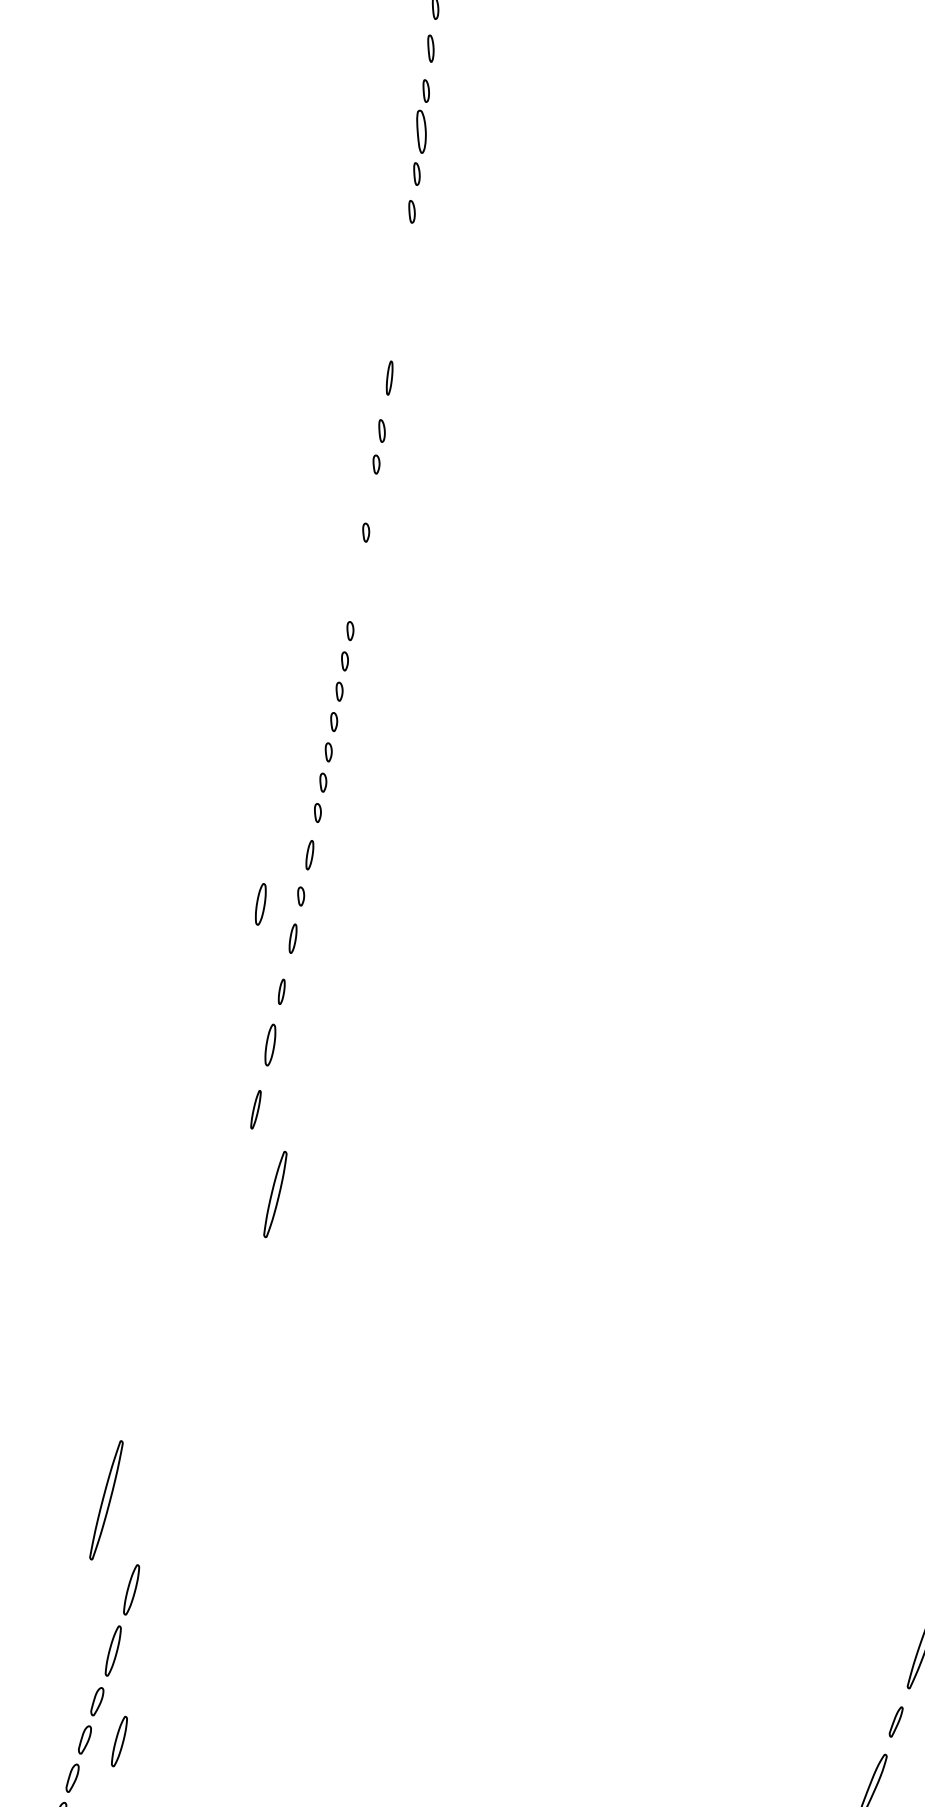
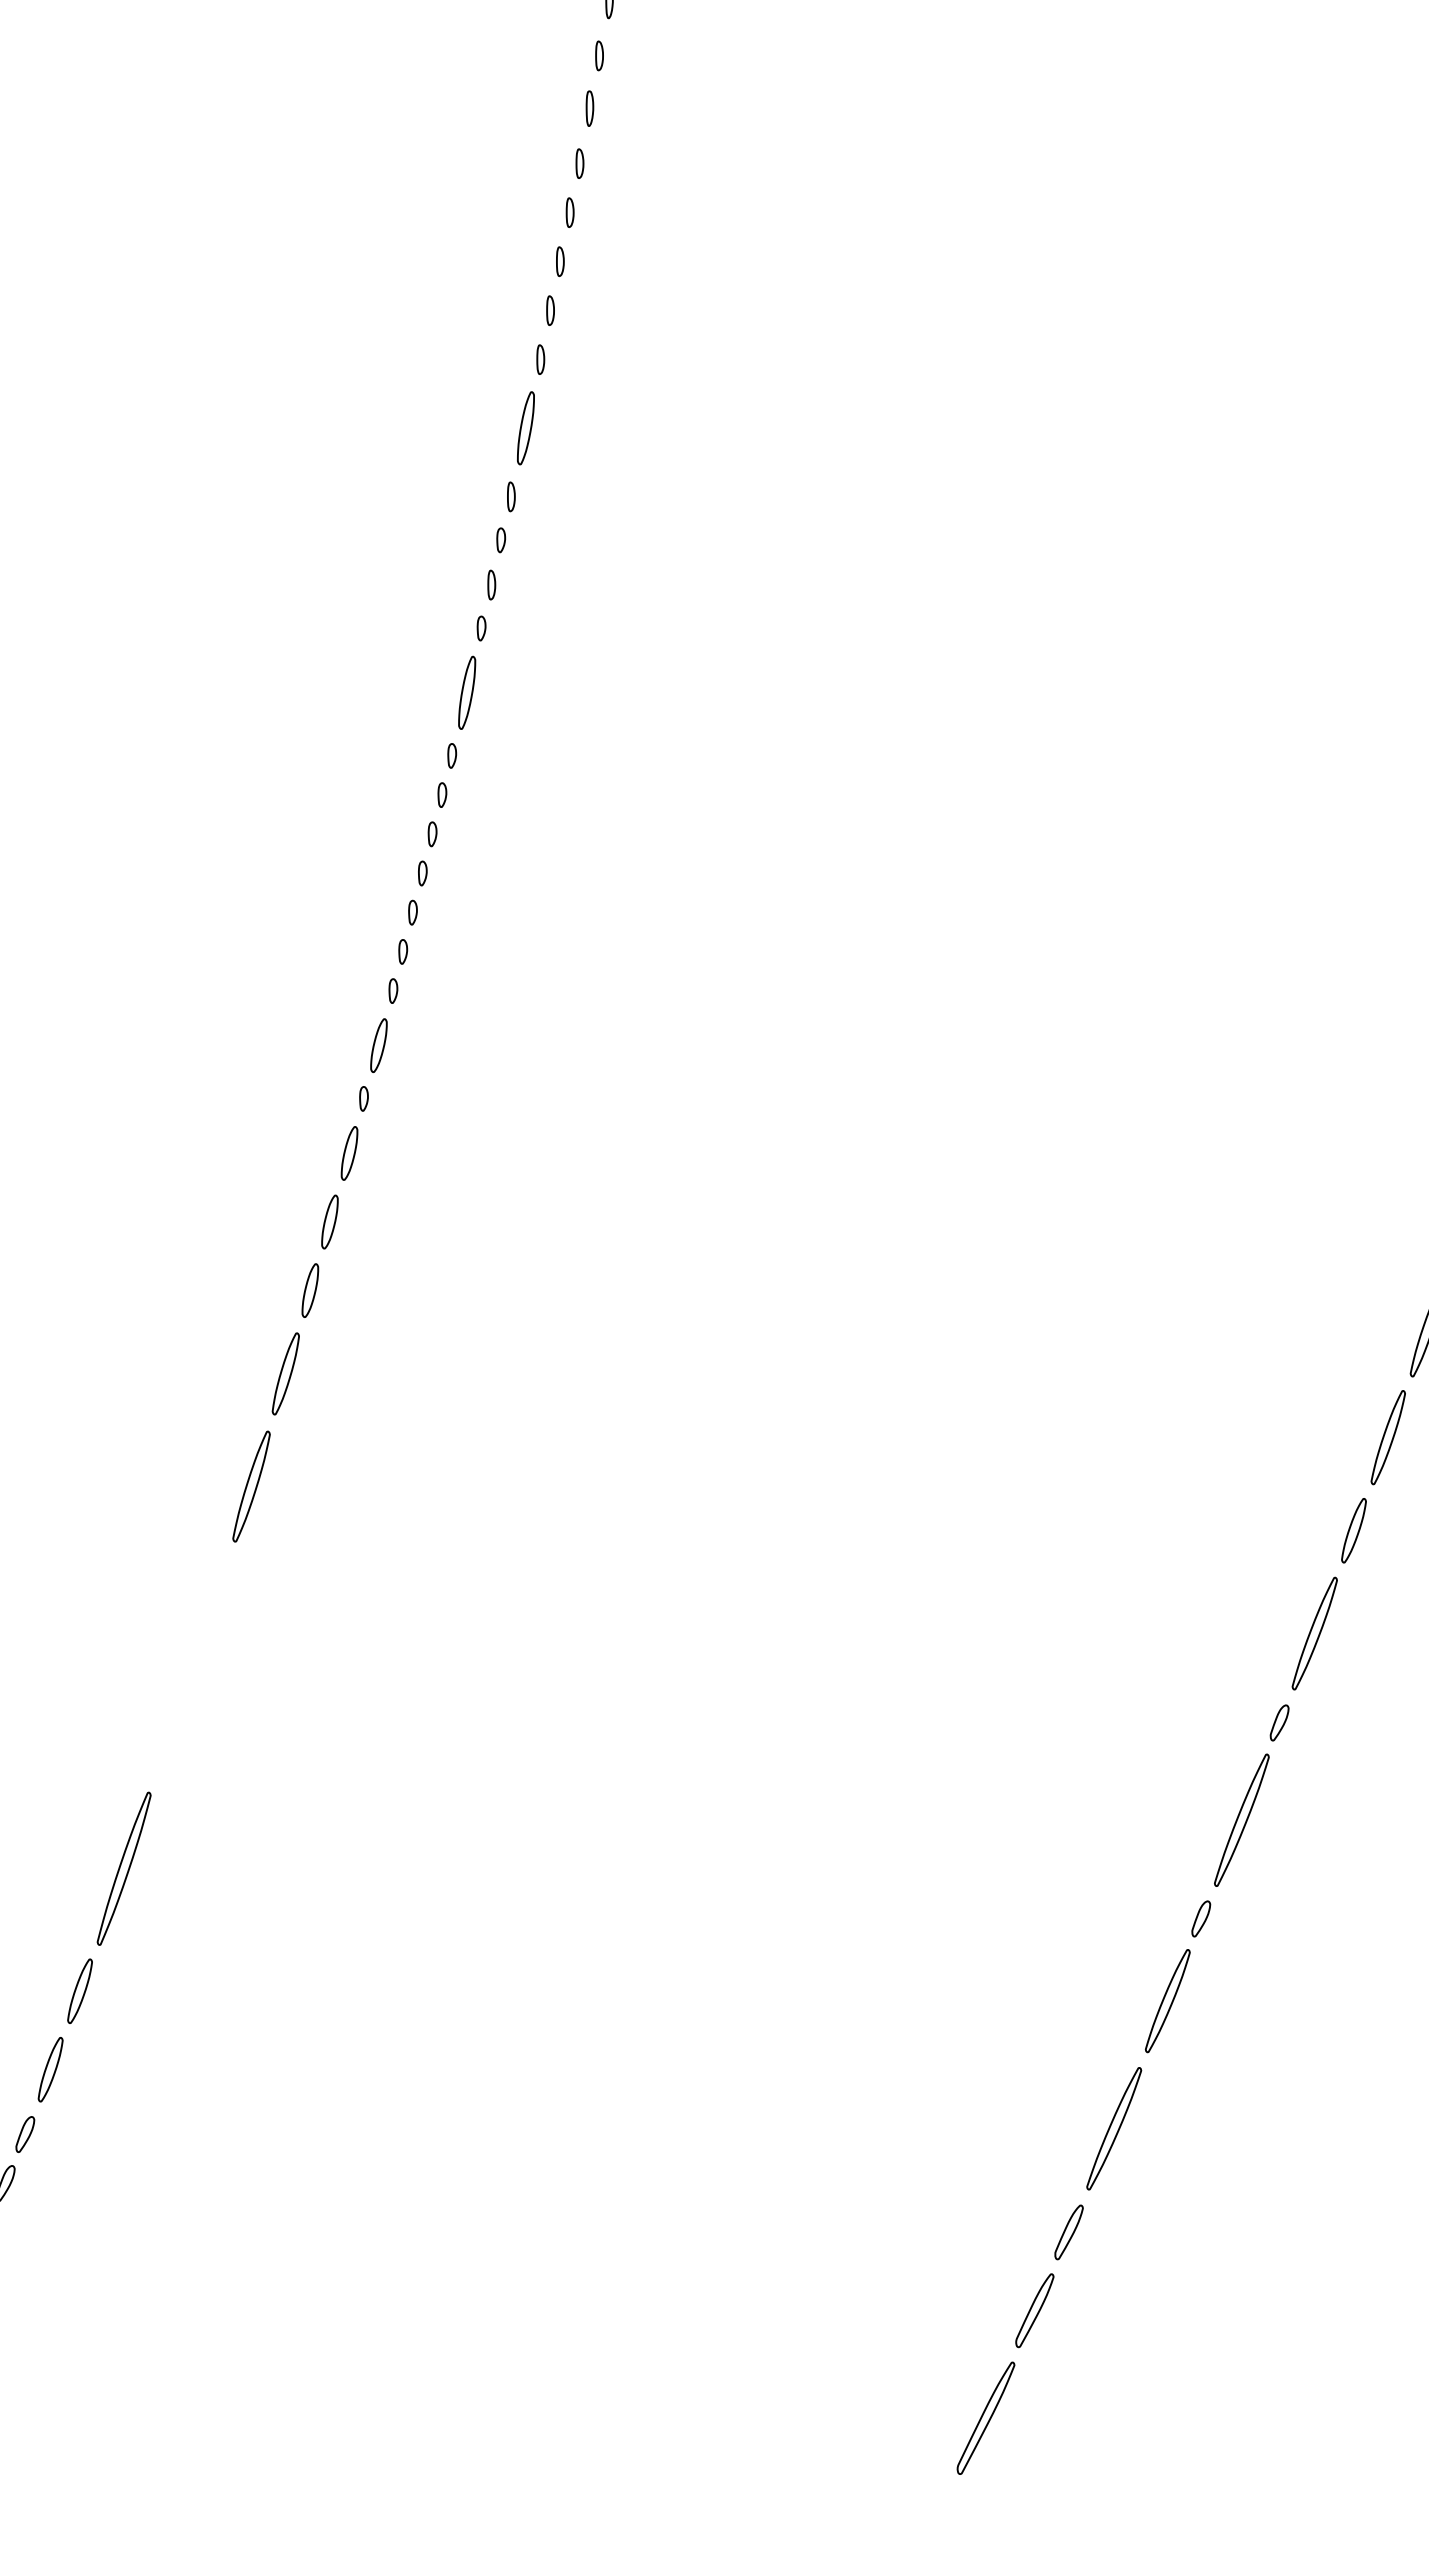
part: (421, 131) -> (589, 108), size x0.62
part: (407, 249) -> (560, 261), added
part: (402, 287) -> (550, 310), added
part: (397, 325) -> (540, 359), added
part: (389, 378) -> (525, 428), size x1.67
part: (371, 498) -> (491, 584), added
part: (358, 582) -> (467, 692), added
part: (309, 855) -> (378, 1045), size x1.43
part: (260, 904) -> (310, 1105), removed
part: (293, 938) -> (349, 1153), size x1.43
part: (281, 991) -> (329, 1221), size x1.67
part: (255, 1109) -> (285, 1373), size x1.67
part: (275, 1194) -> (251, 1486), moved
part: (105, 1500) -> (123, 1868), moved
part: (895, 1722) -> (1068, 2232), size x1.43
part: (119, 1741) -> (50, 2188), removed

